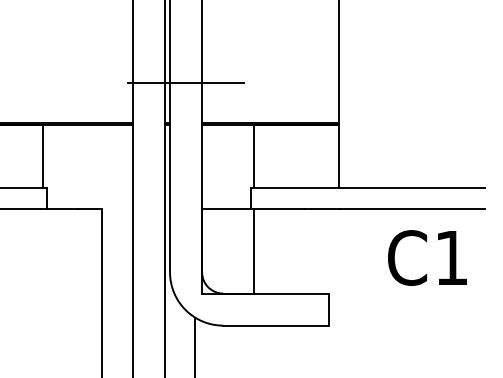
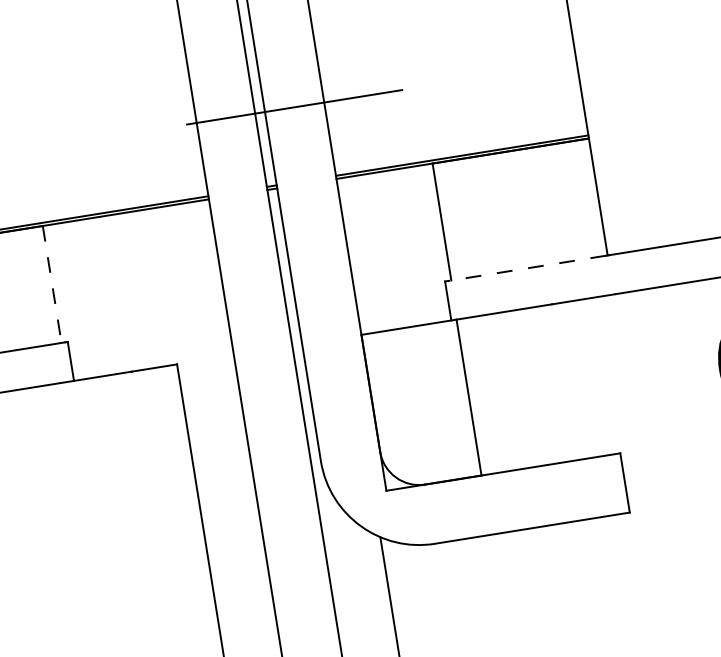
line: (43, 156) -> (52, 284), solid -> dashed
line: (295, 188) -> (527, 269), solid -> dashed

